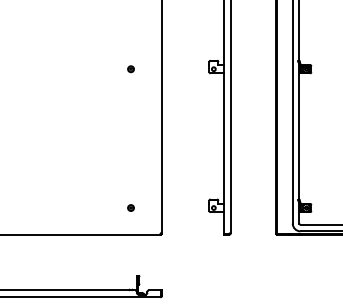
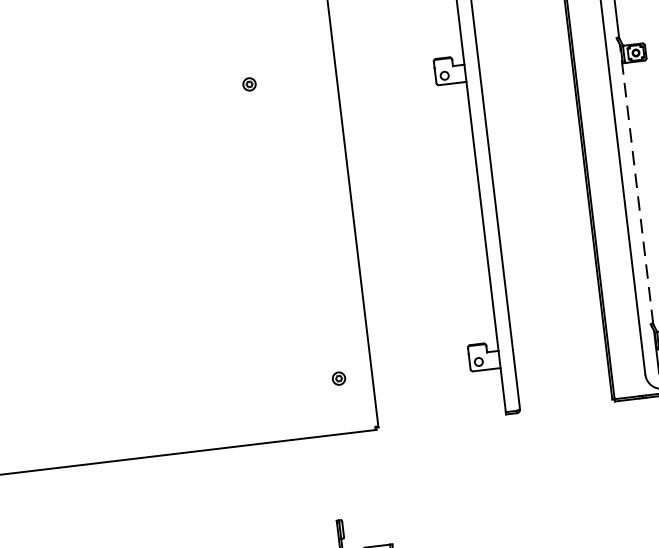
part: (130, 69) -> (248, 85), moved
line: (299, 132) -> (636, 185), solid -> dashed
part: (130, 207) -> (337, 377), moved

